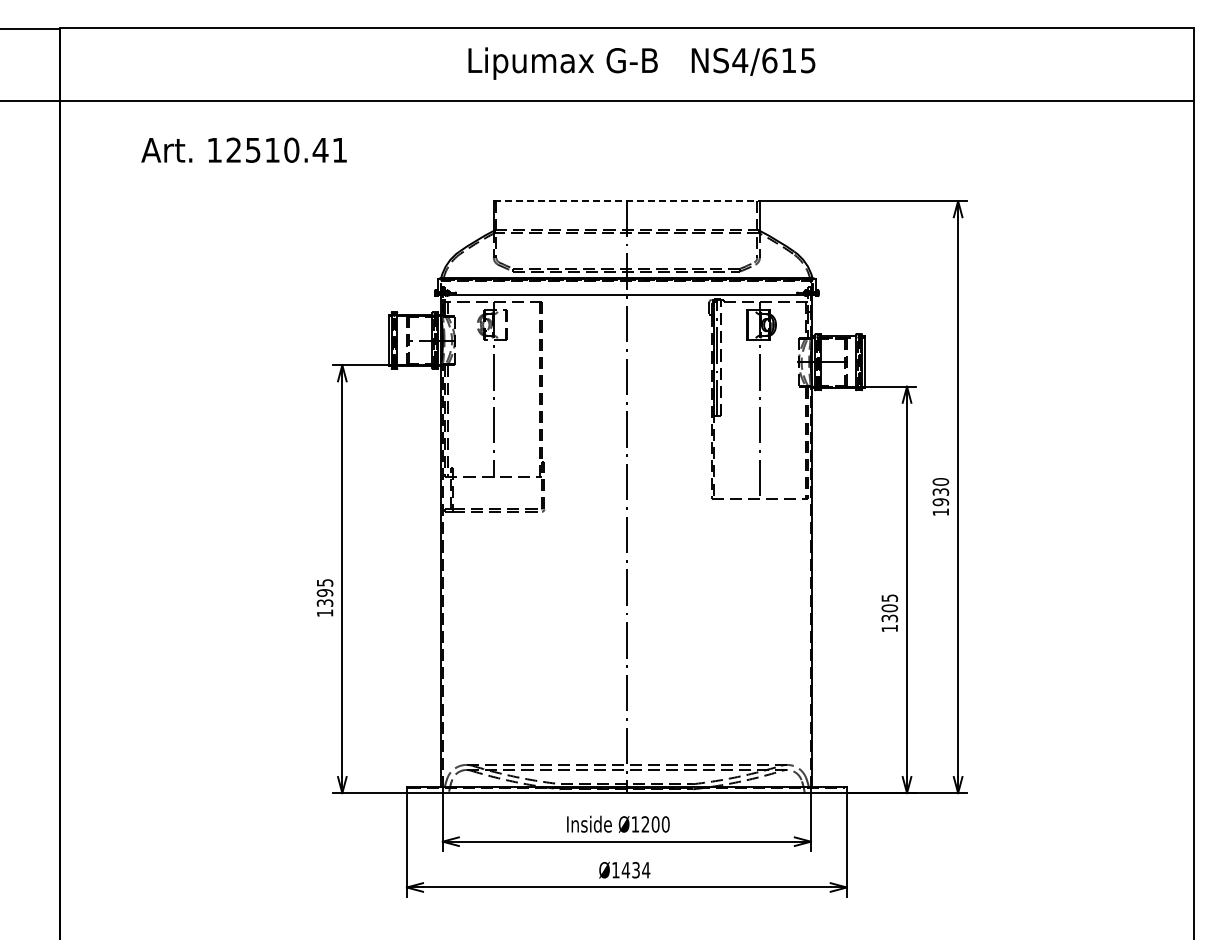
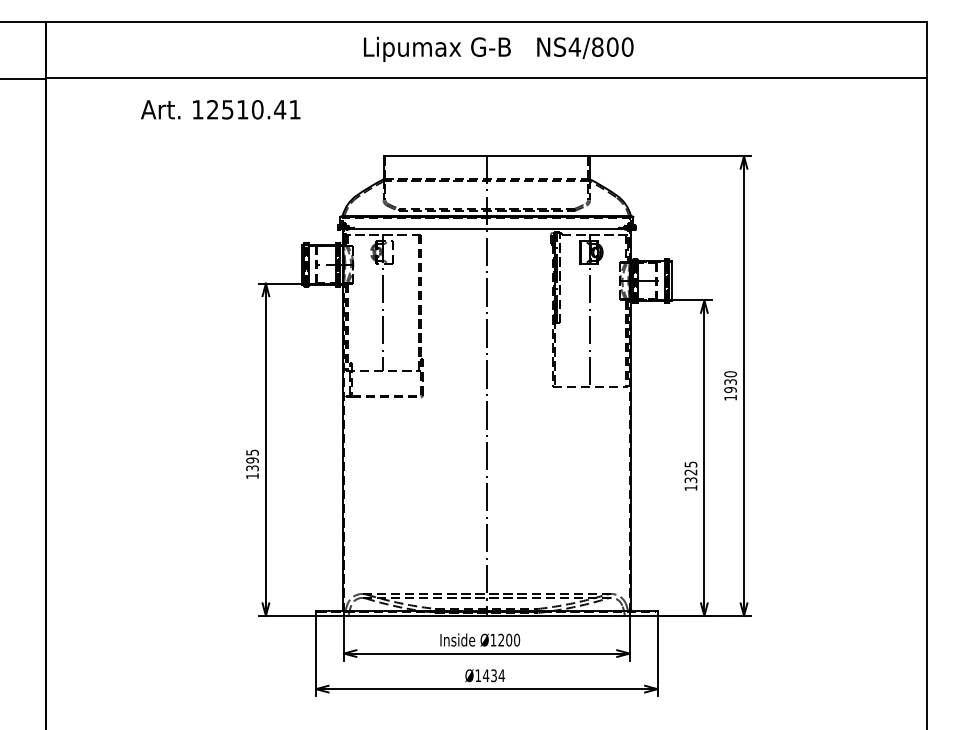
text: (788, 60) -> (612, 47), NS4/615 -> NS4/800
text: (243, 149) -> (220, 109), moved
line: (627, 201) -> (487, 156), dashed -> solid
text: (889, 608) -> (690, 472), 1305 -> 1325

